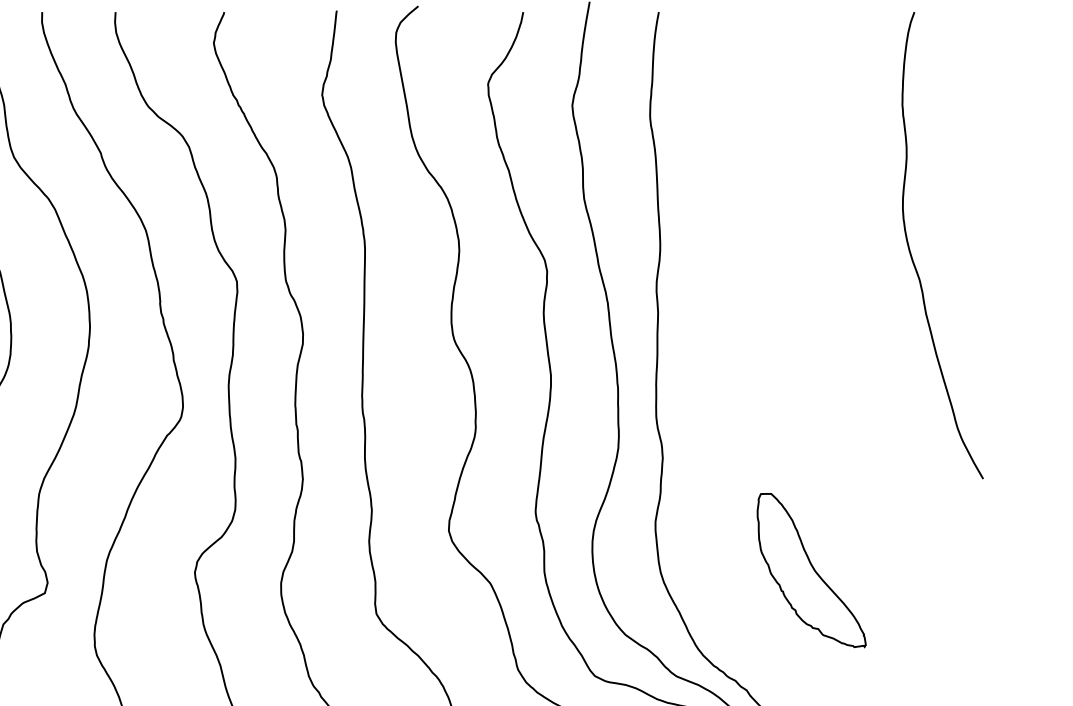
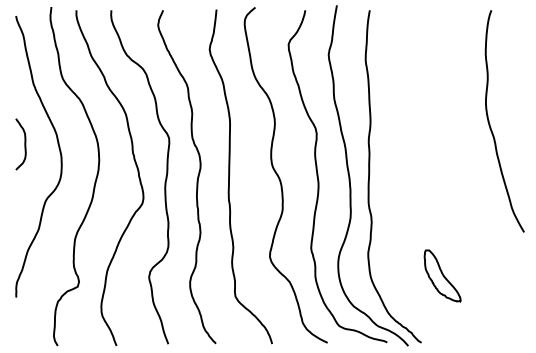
part: (811, 569) -> (442, 275), size x0.7

